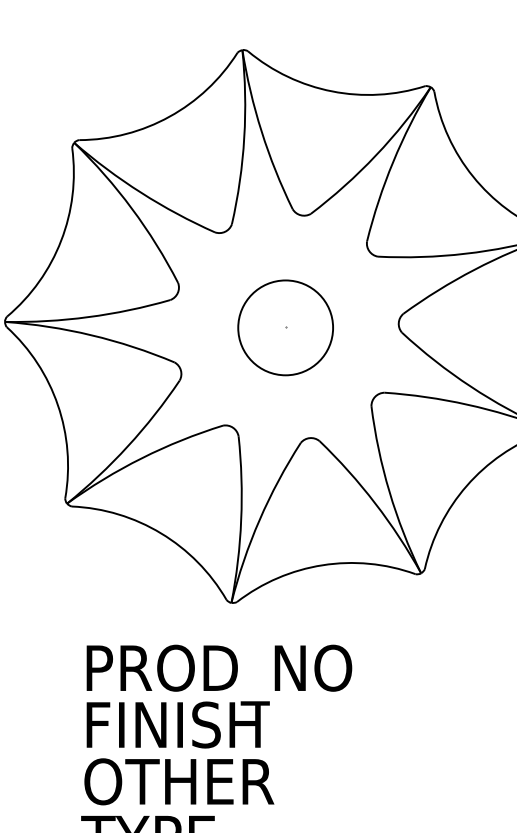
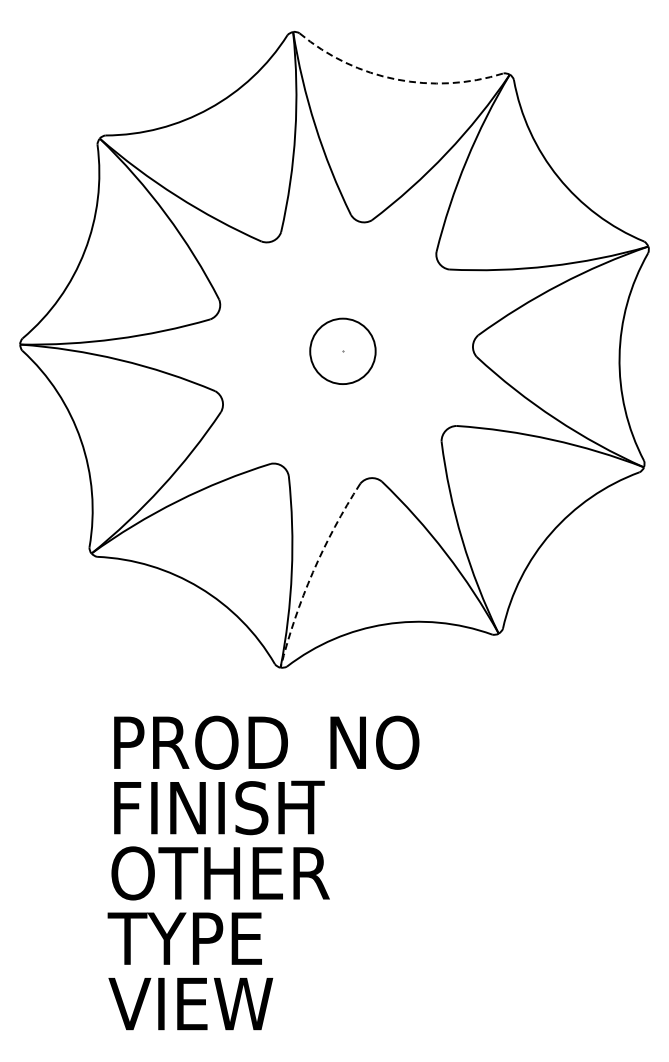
arc: (332, 91) -> (396, 79), solid -> dashed
circle: (285, 327) -> (342, 350), size x0.6
arc: (259, 520) -> (312, 572), solid -> dashed

